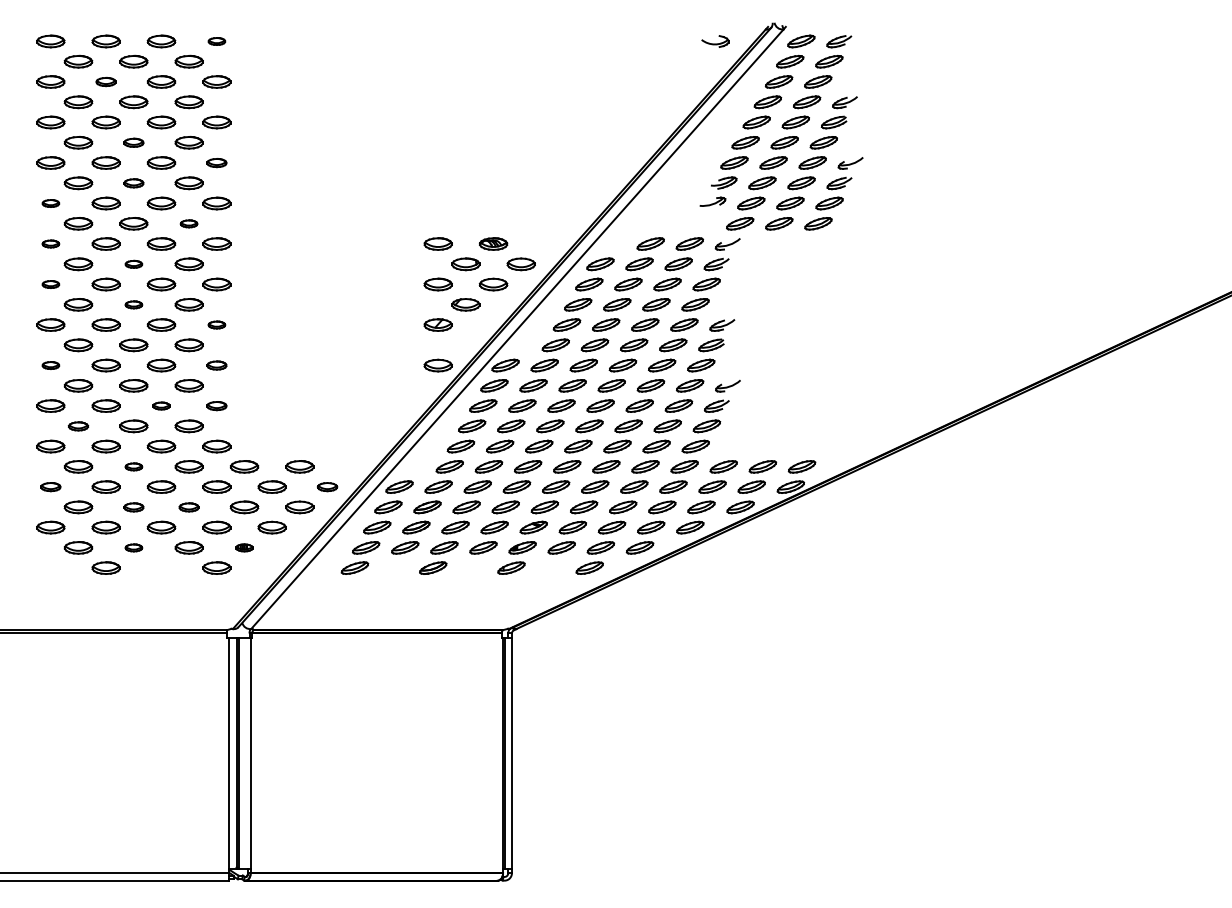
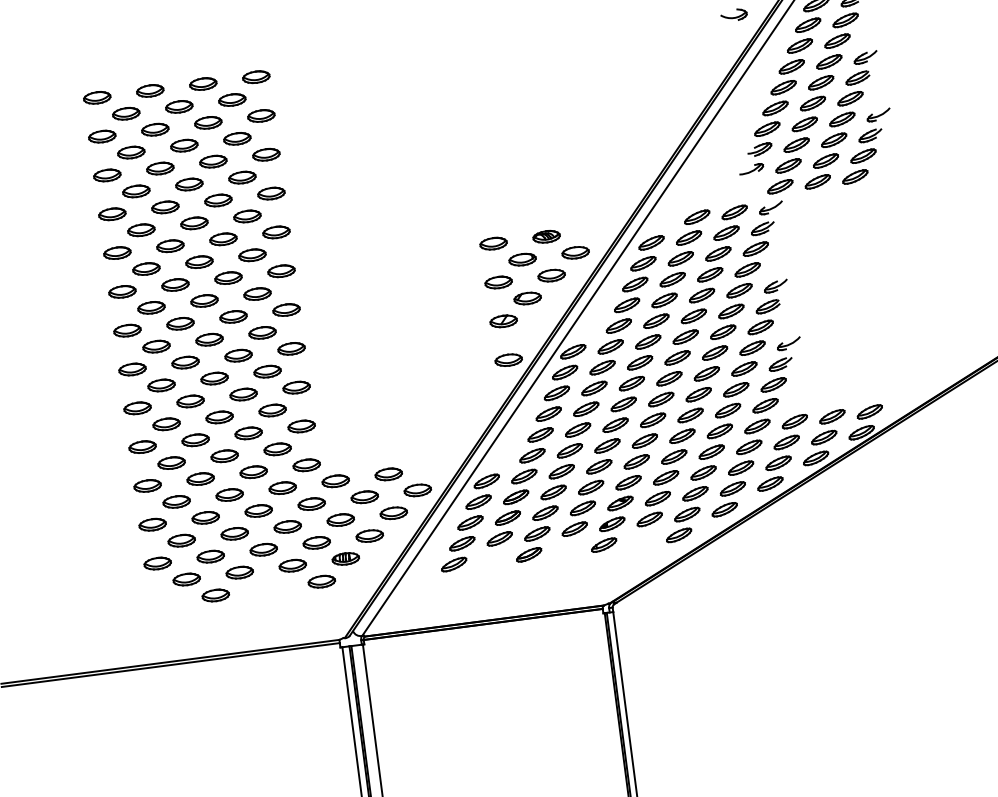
part: (216, 41) -> (255, 77), size x1.67
part: (105, 81) -> (154, 129), size x1.43
part: (133, 142) -> (189, 184), size x1.43
part: (216, 162) -> (271, 193), size x1.43
part: (133, 183) -> (194, 223), size x1.43
part: (50, 203) -> (117, 253), size x1.67
part: (188, 223) -> (251, 255), size x1.67
part: (50, 243) -> (122, 291), size x1.67
part: (133, 264) -> (204, 301), size x1.67
part: (50, 284) -> (127, 330), size x1.67
part: (133, 304) -> (209, 339), size x1.67
part: (216, 324) -> (291, 348), size x1.67
part: (50, 365) -> (137, 408), size x1.67
part: (216, 365) -> (296, 387), size x1.43
part: (161, 405) -> (248, 432), size x1.67
part: (216, 405) -> (301, 425), size x1.43
part: (78, 426) -> (171, 463), size x1.43
part: (133, 466) -> (229, 494), size x1.67
part: (50, 486) -> (152, 524), size x1.43
part: (327, 486) -> (417, 489), size x1.43
part: (133, 507) -> (234, 534), size x1.43
part: (188, 507) -> (287, 527), size x1.43
part: (133, 547) -> (239, 572), size x1.67
part: (244, 547) -> (345, 558), size x1.67

